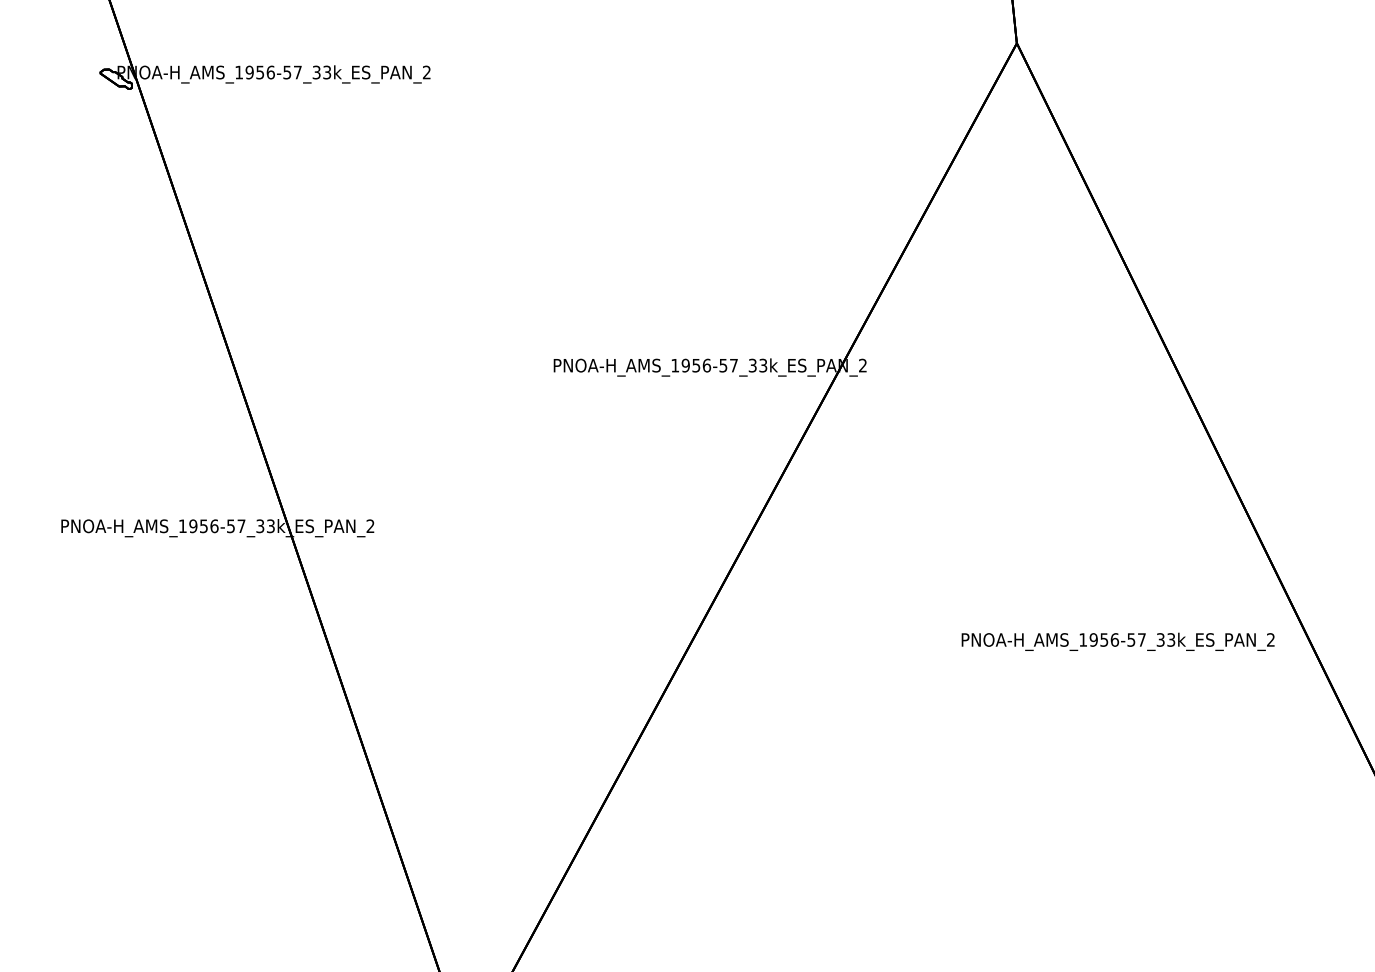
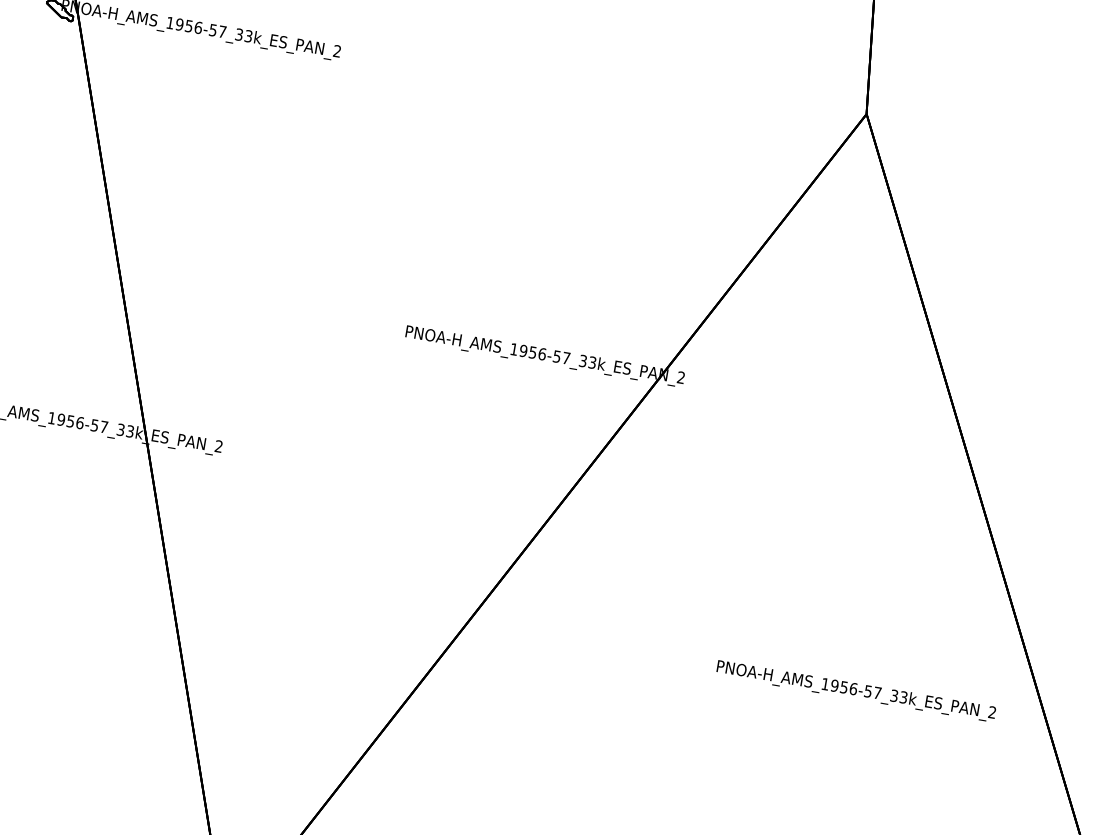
text: (1117, 641) -> (855, 690), moved

